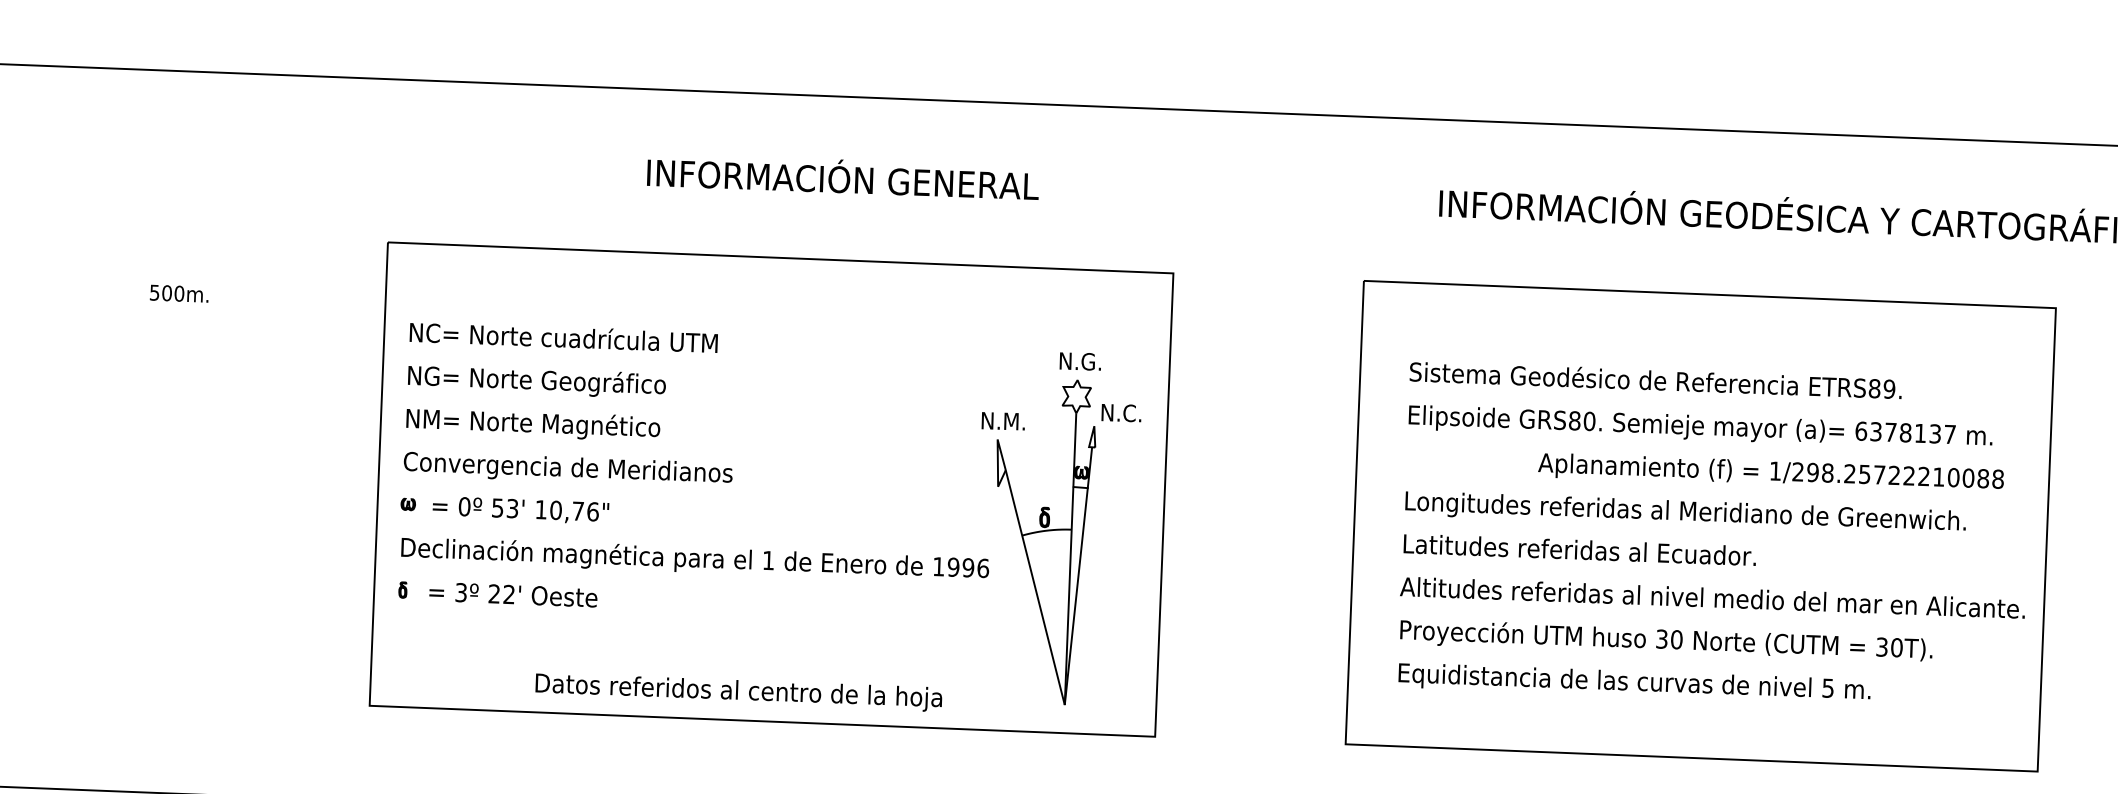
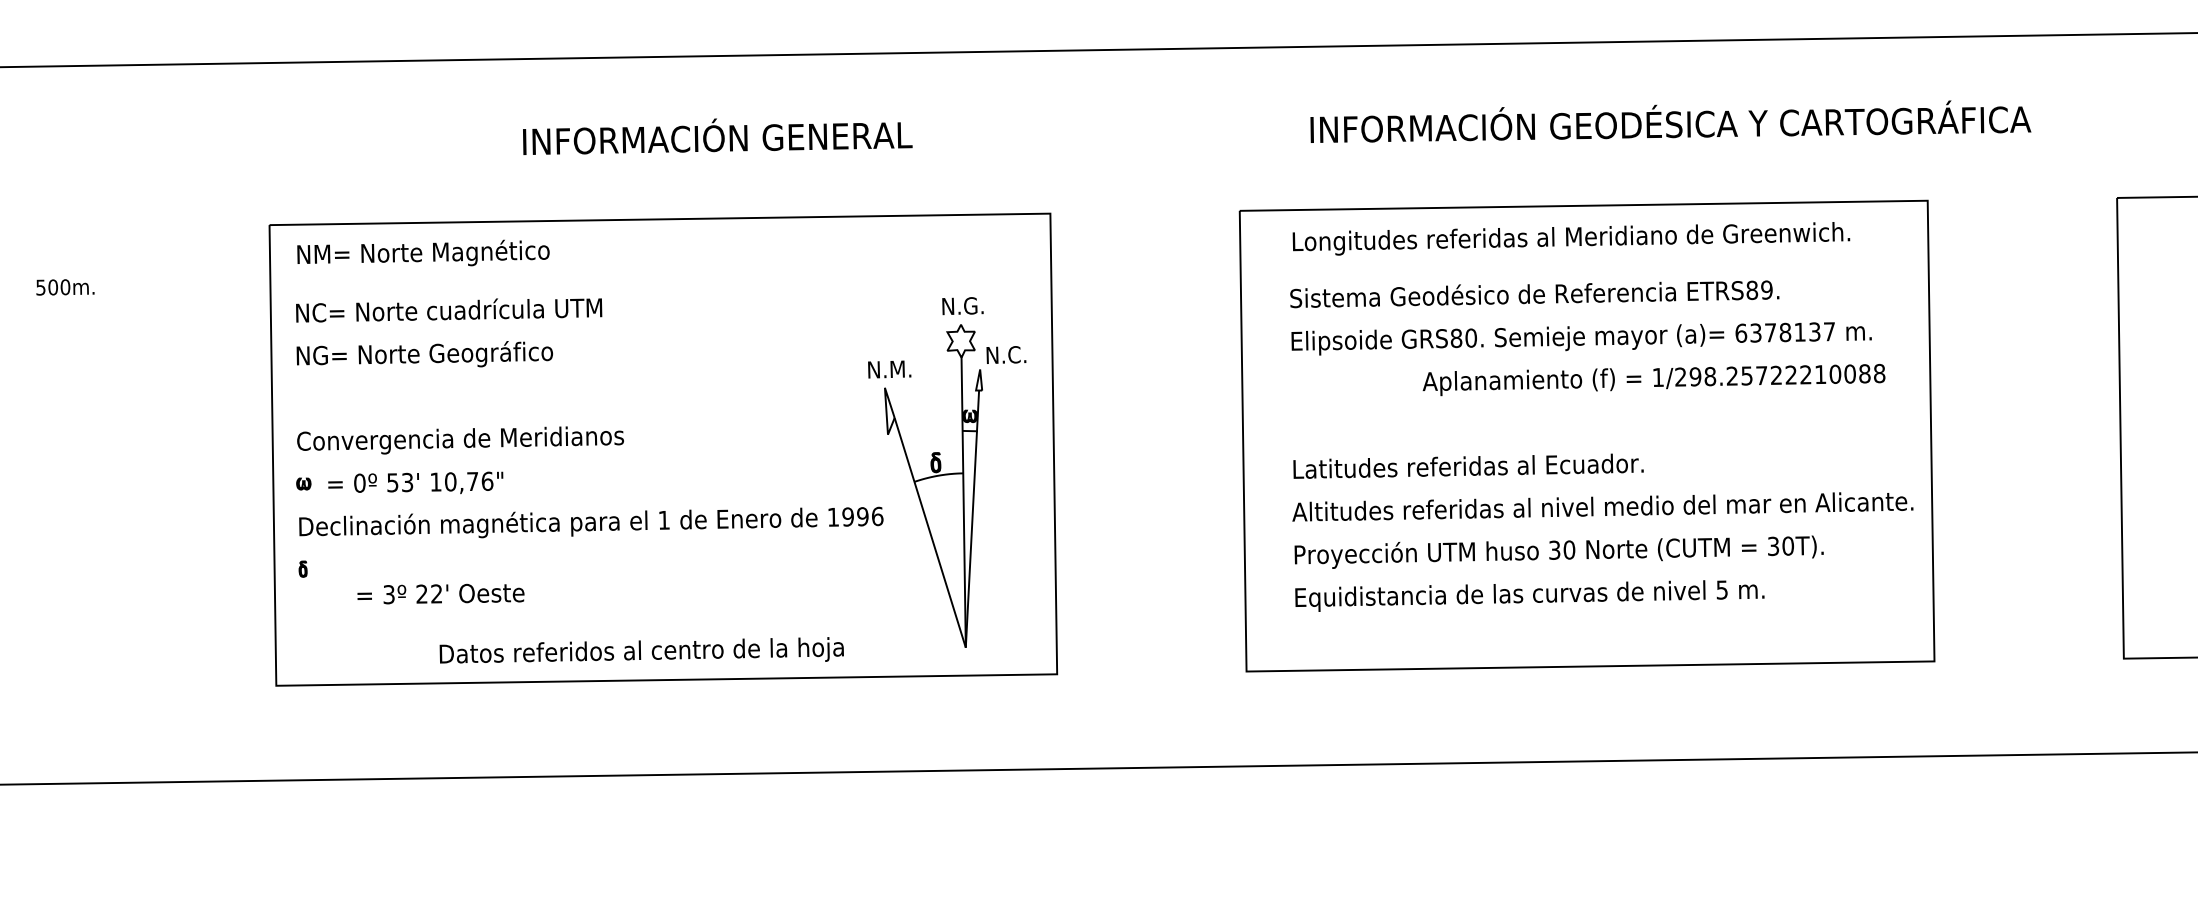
text: (533, 423) -> (423, 252), moved
text: (1685, 512) -> (1571, 238), moved
text: (512, 594) -> (440, 593), moved

